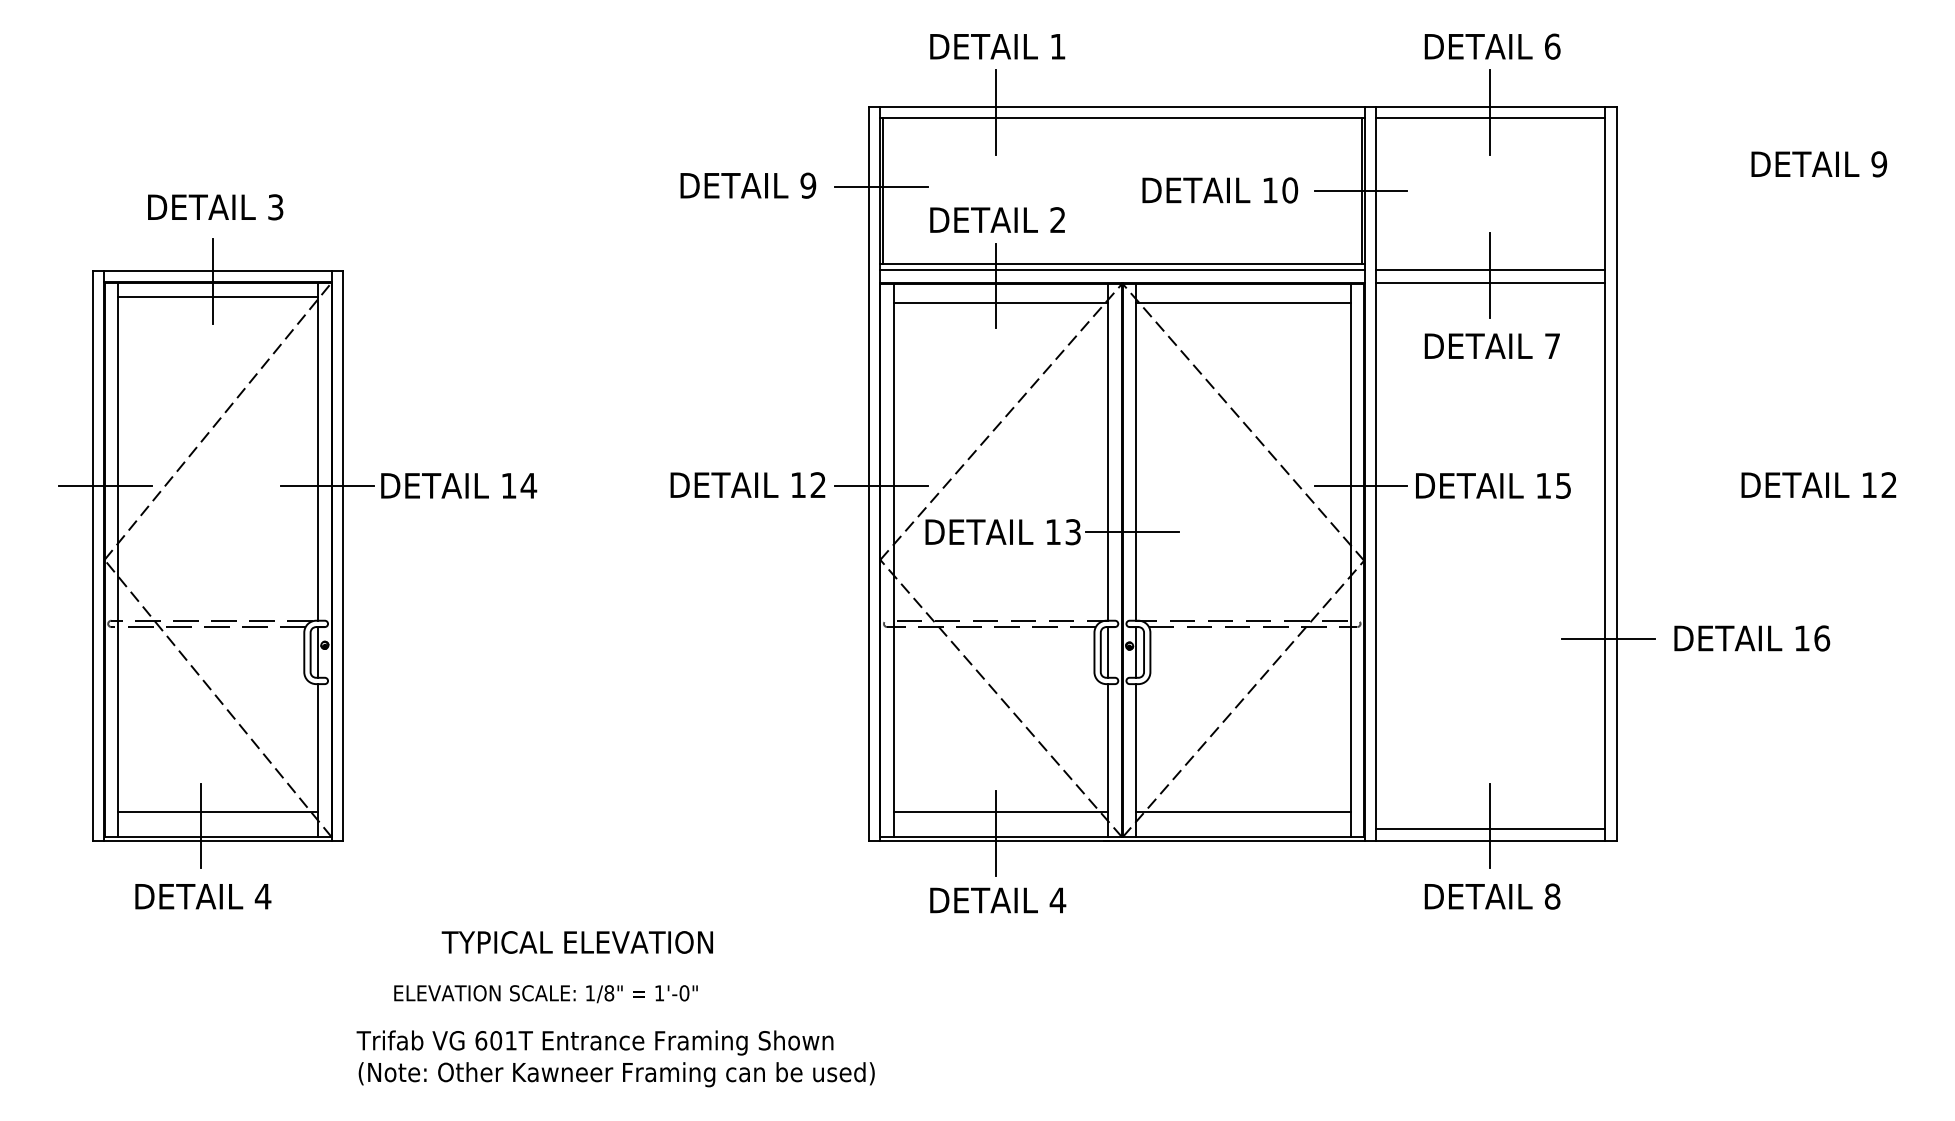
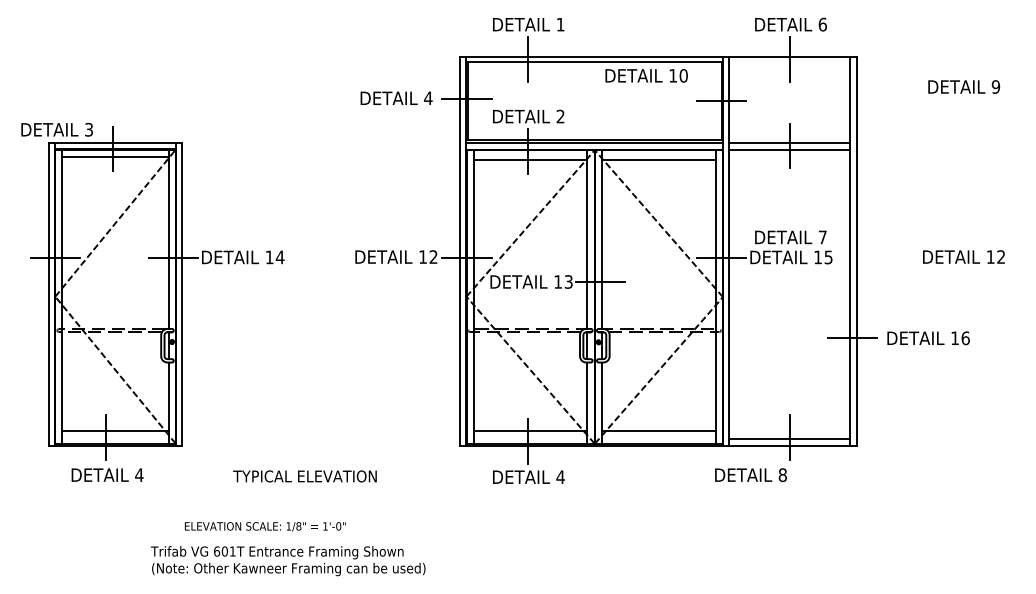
line: (1489, 118) -> (789, 62), removed
text: (808, 185) -> (428, 98), 9 -> 4
text: (1219, 189) -> (646, 75), moved
text: (214, 206) -> (56, 129), moved
text: (1491, 346) -> (790, 237), moved
text: (1491, 895) -> (750, 474), moved
text: (576, 942) -> (304, 476), moved
text: (544, 993) -> (264, 526), moved
text: (616, 1059) -> (288, 561), moved

